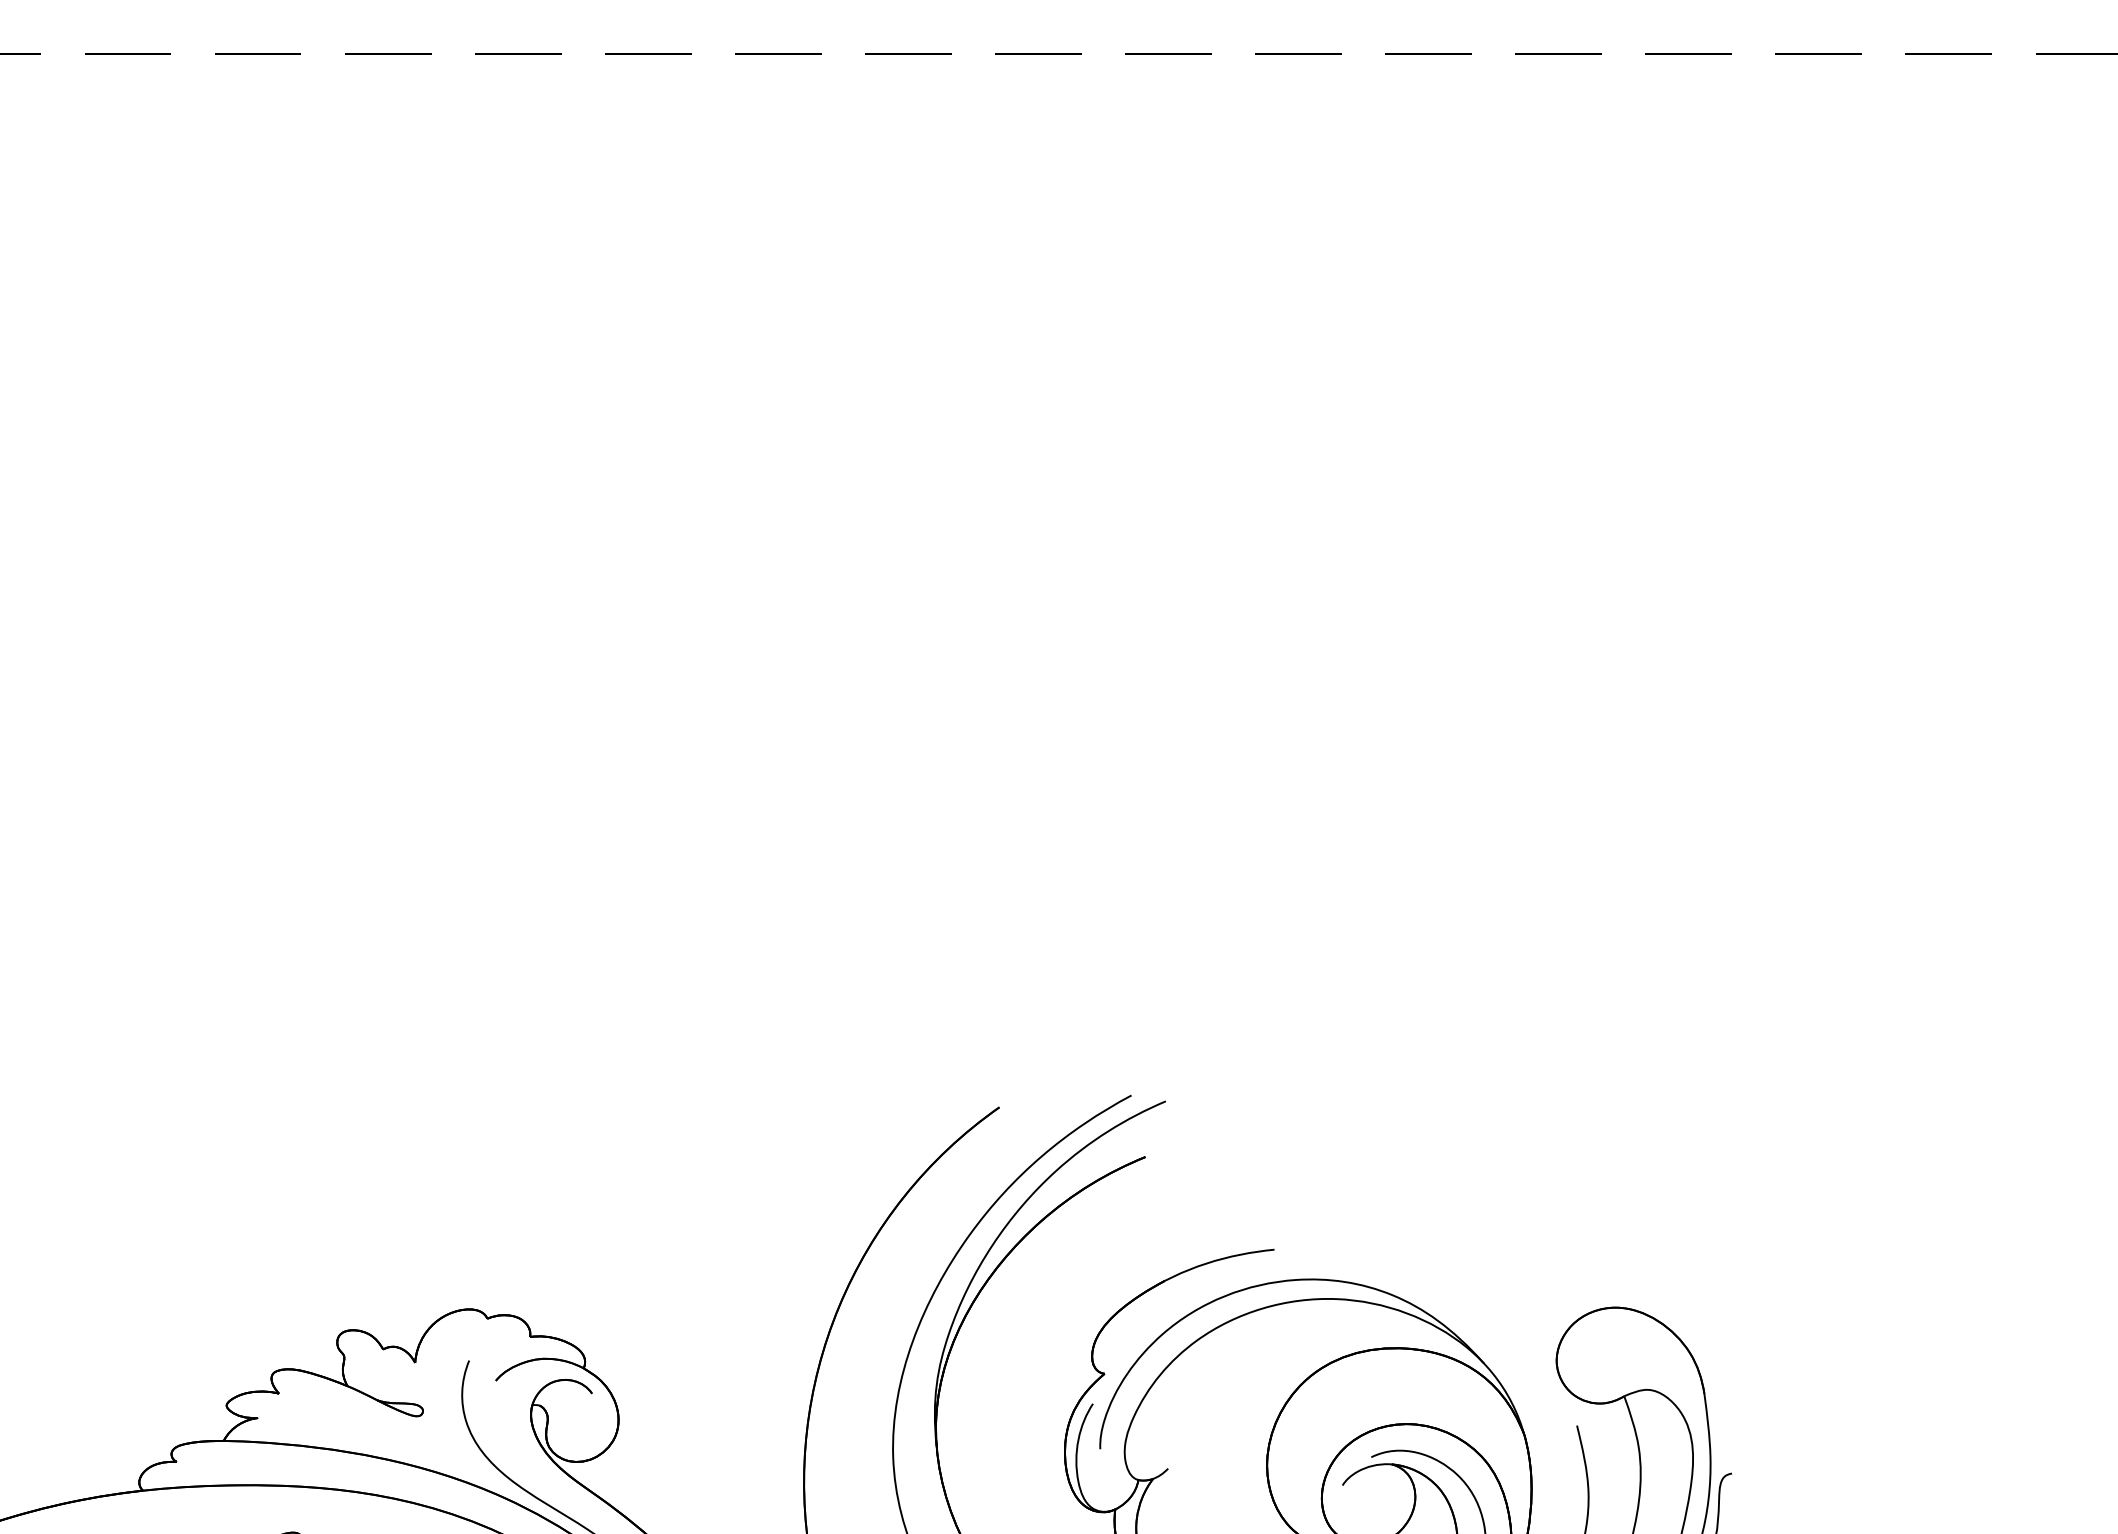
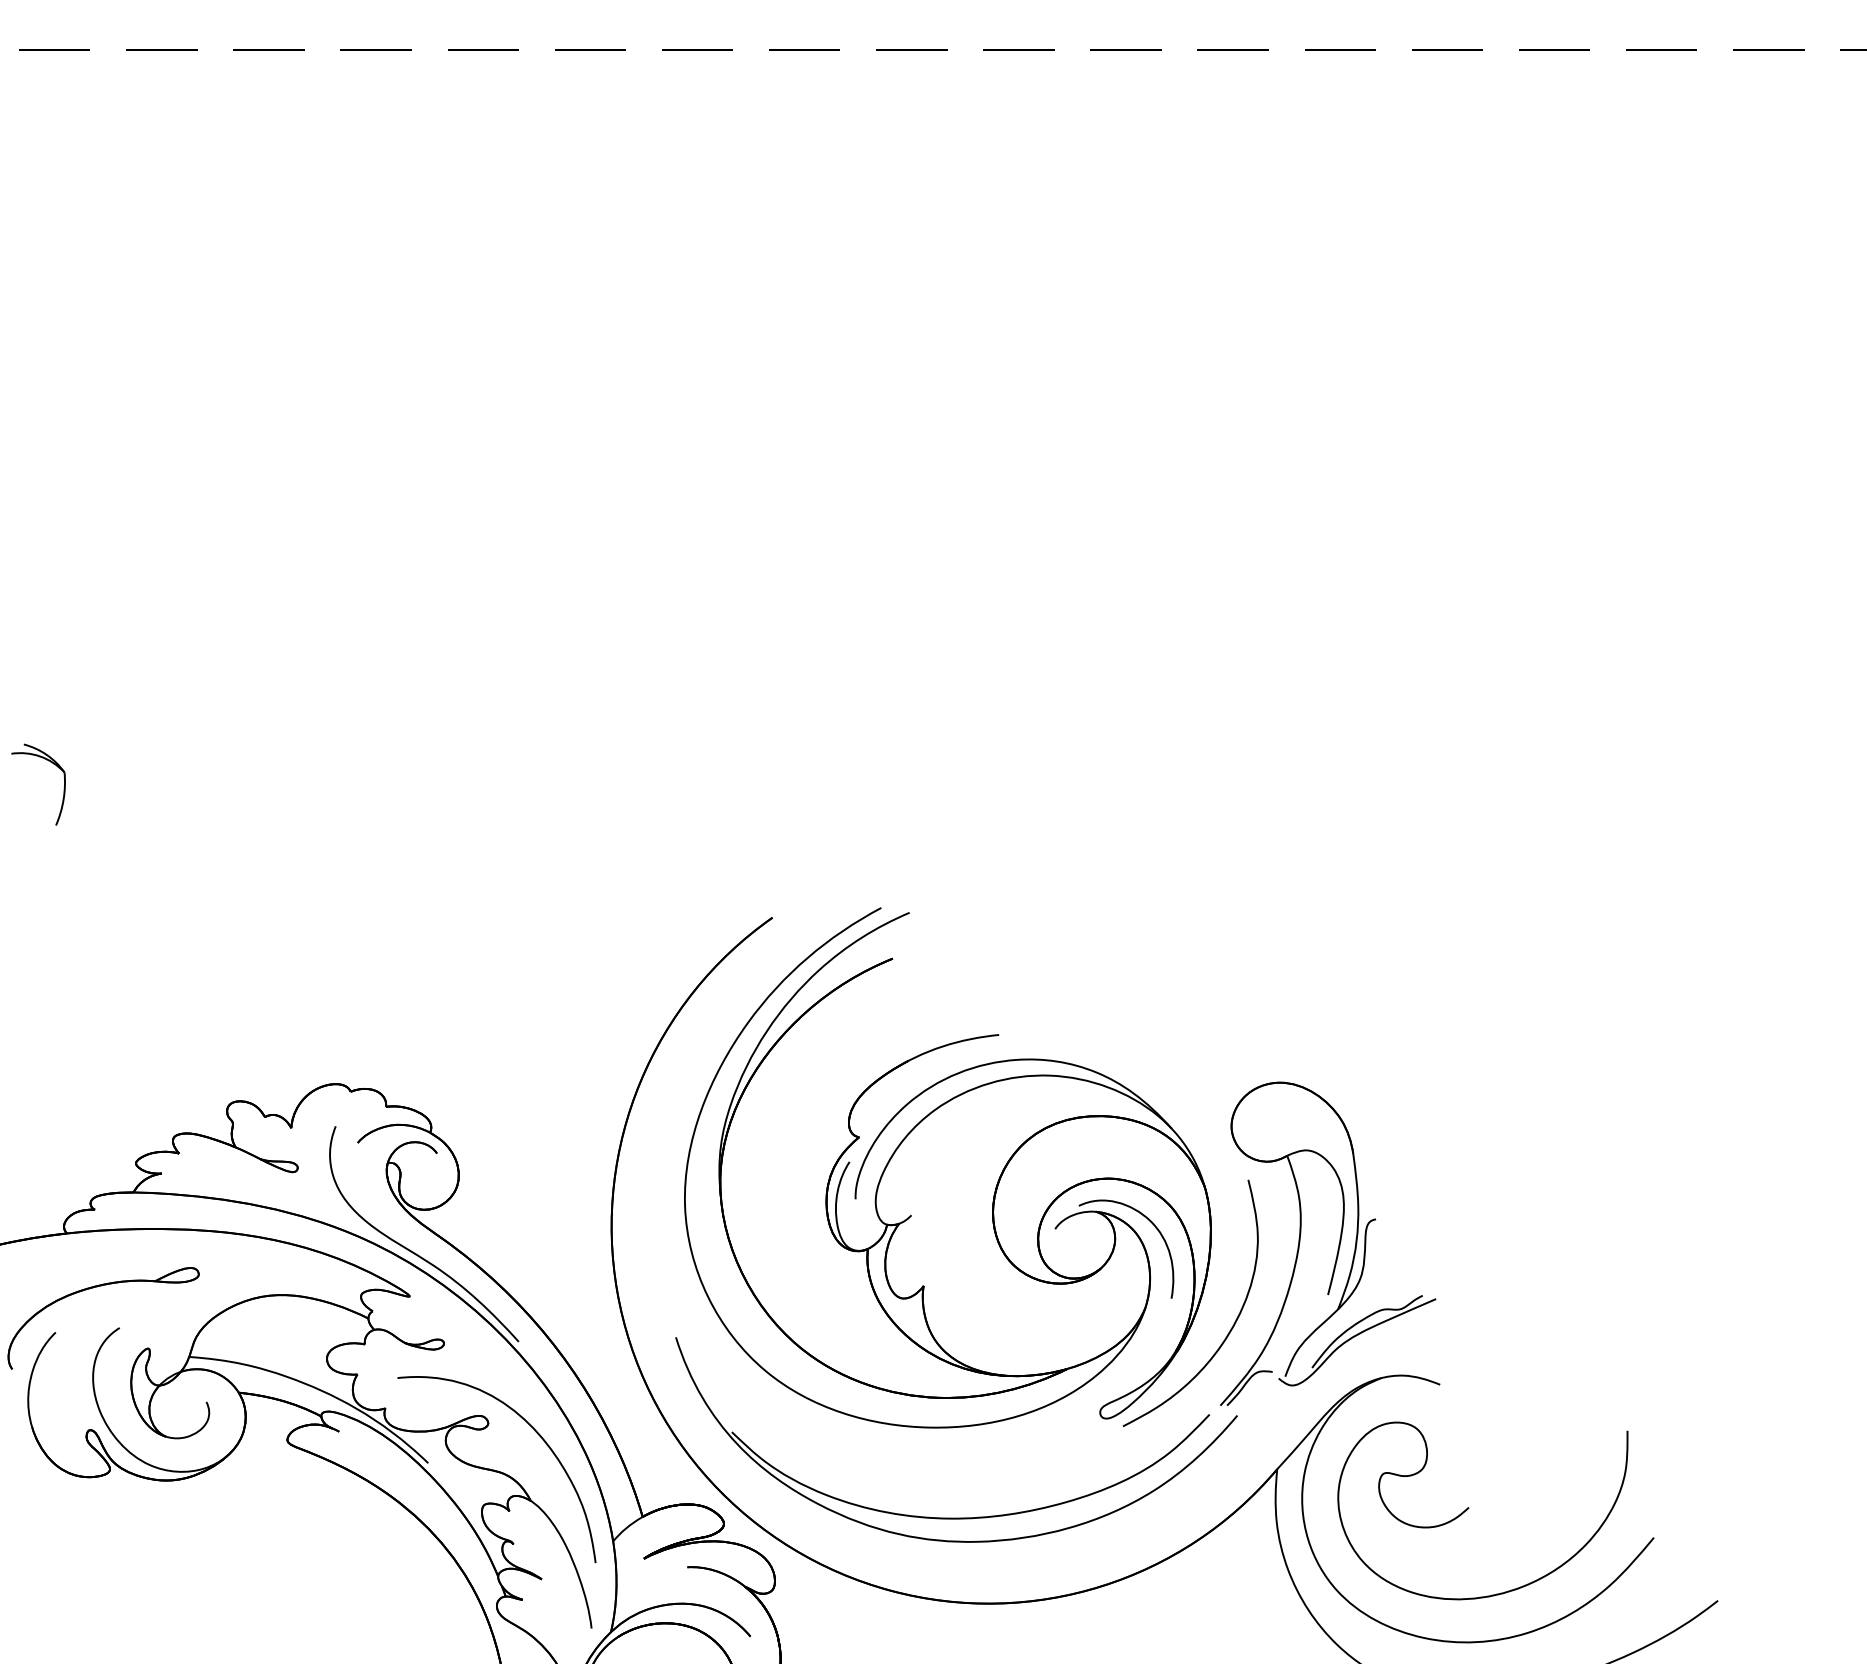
part: (126, 921) -> (53, 764), added

